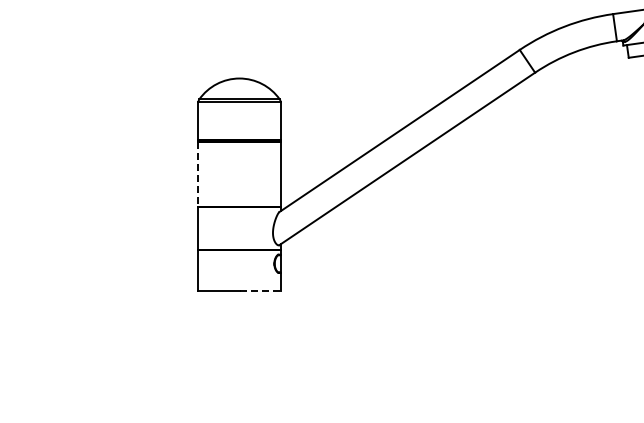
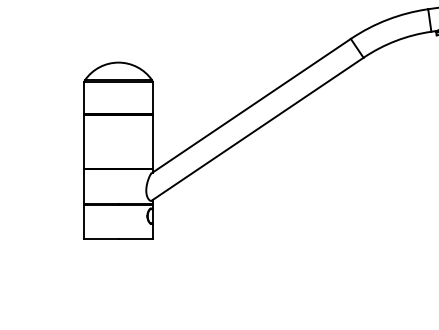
line: (198, 174) -> (84, 142), dashed -> solid
line: (260, 291) -> (135, 239), dashed -> solid

